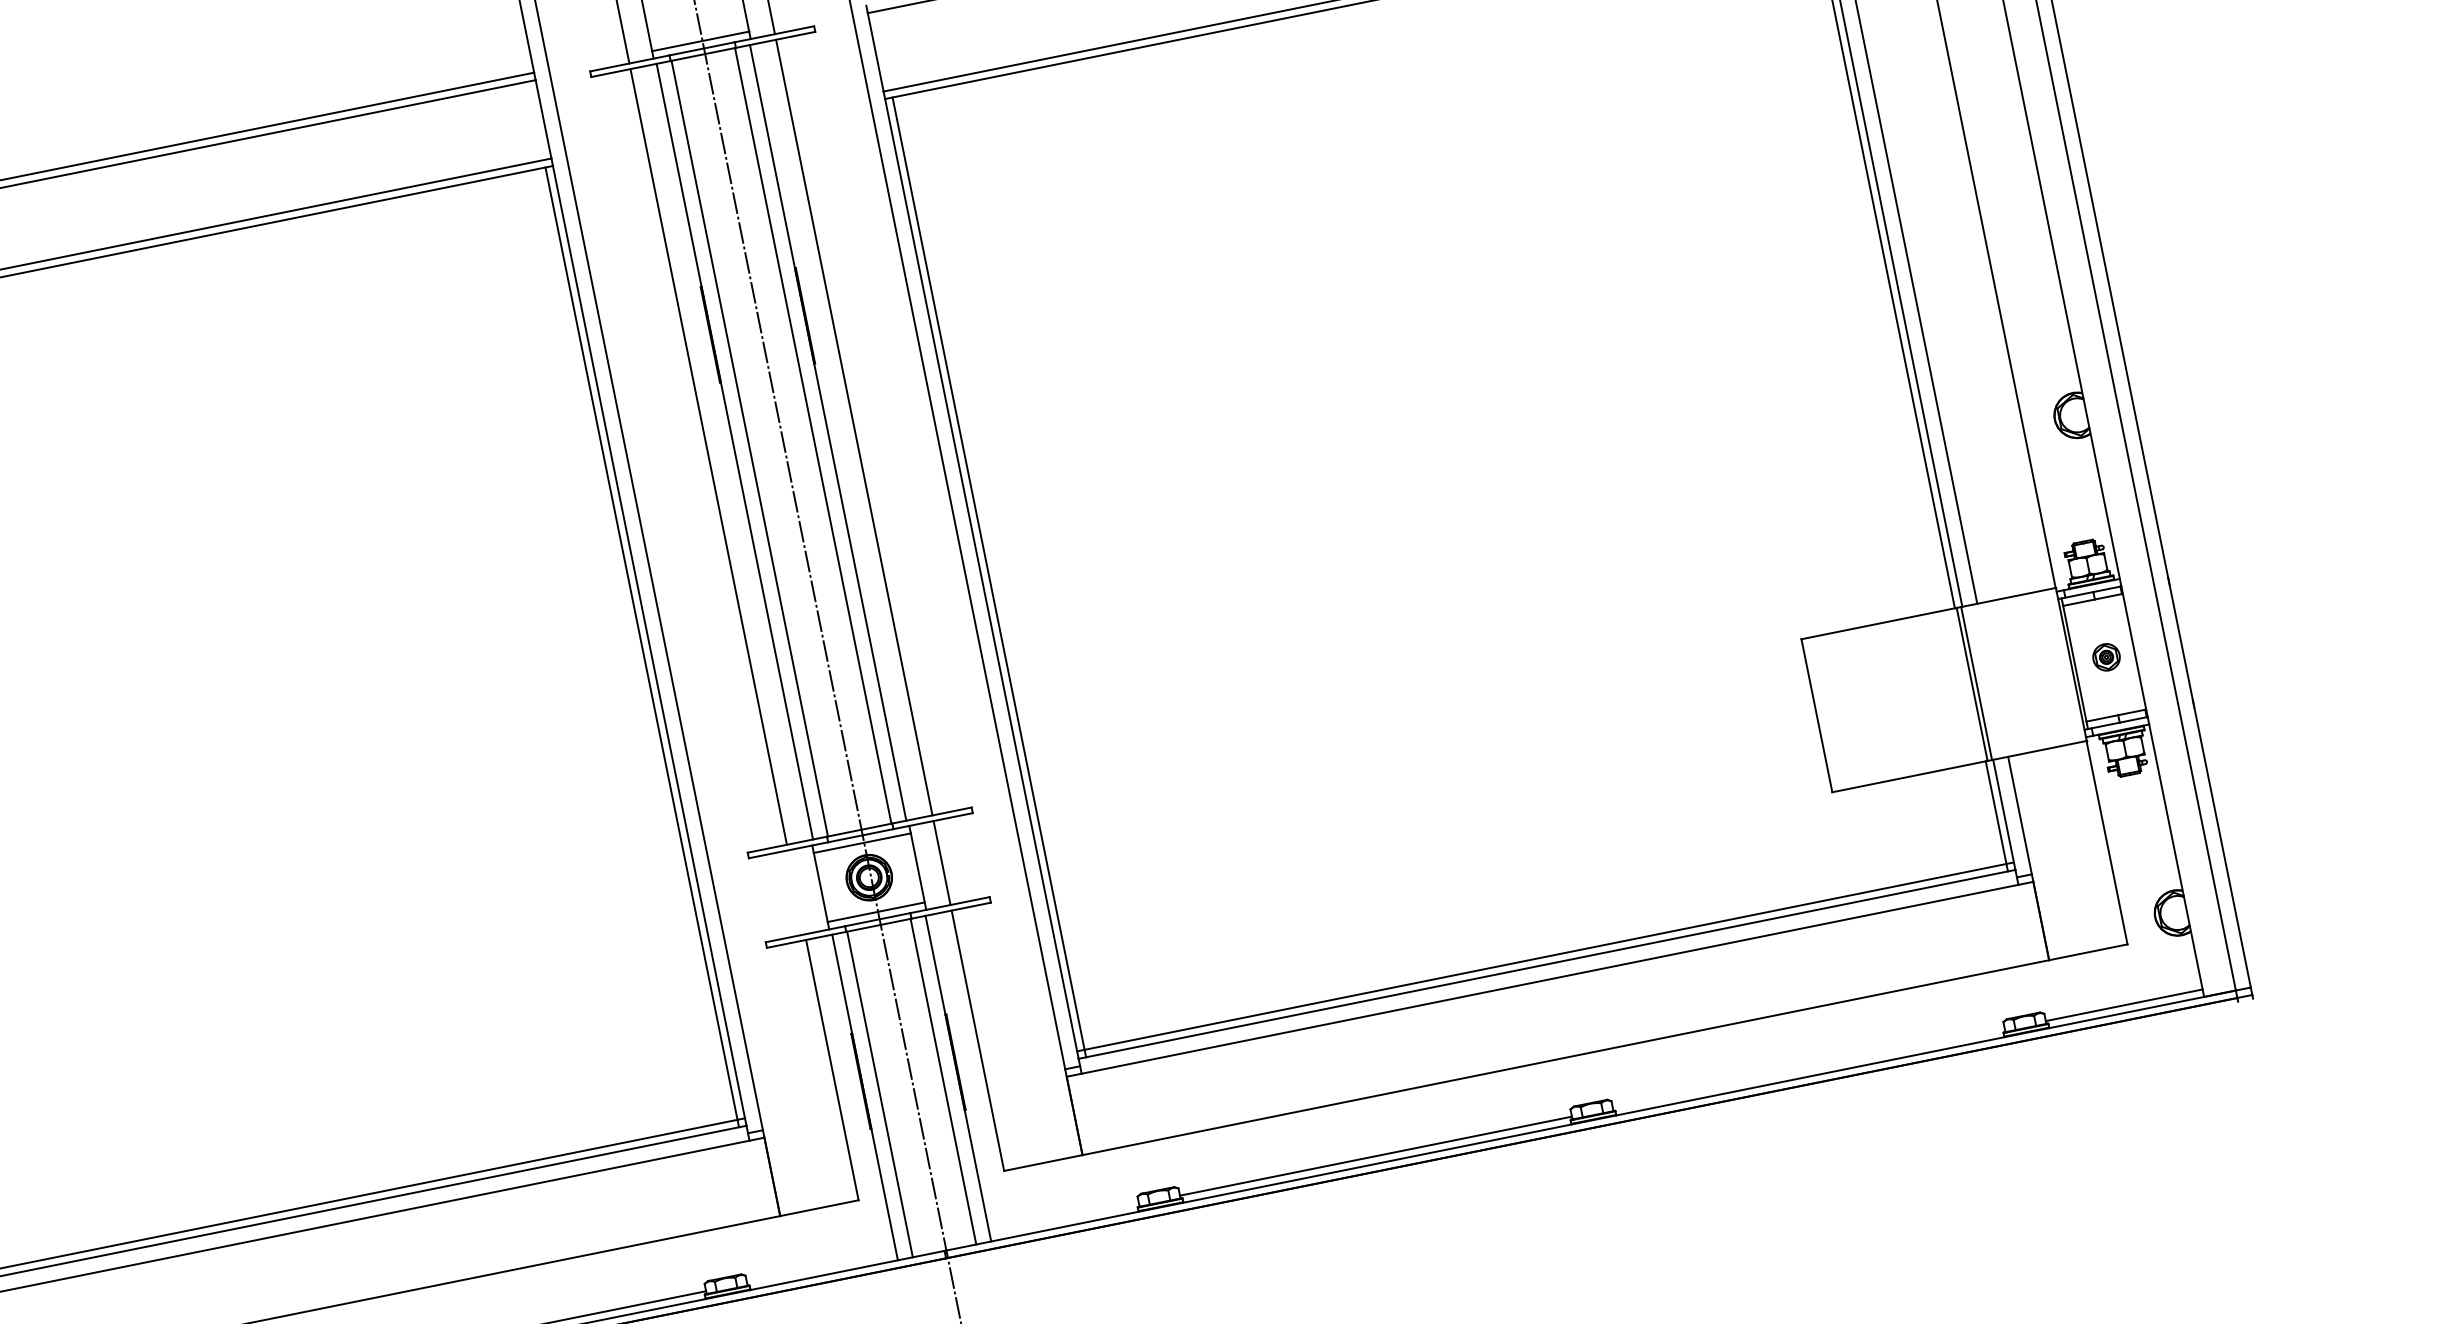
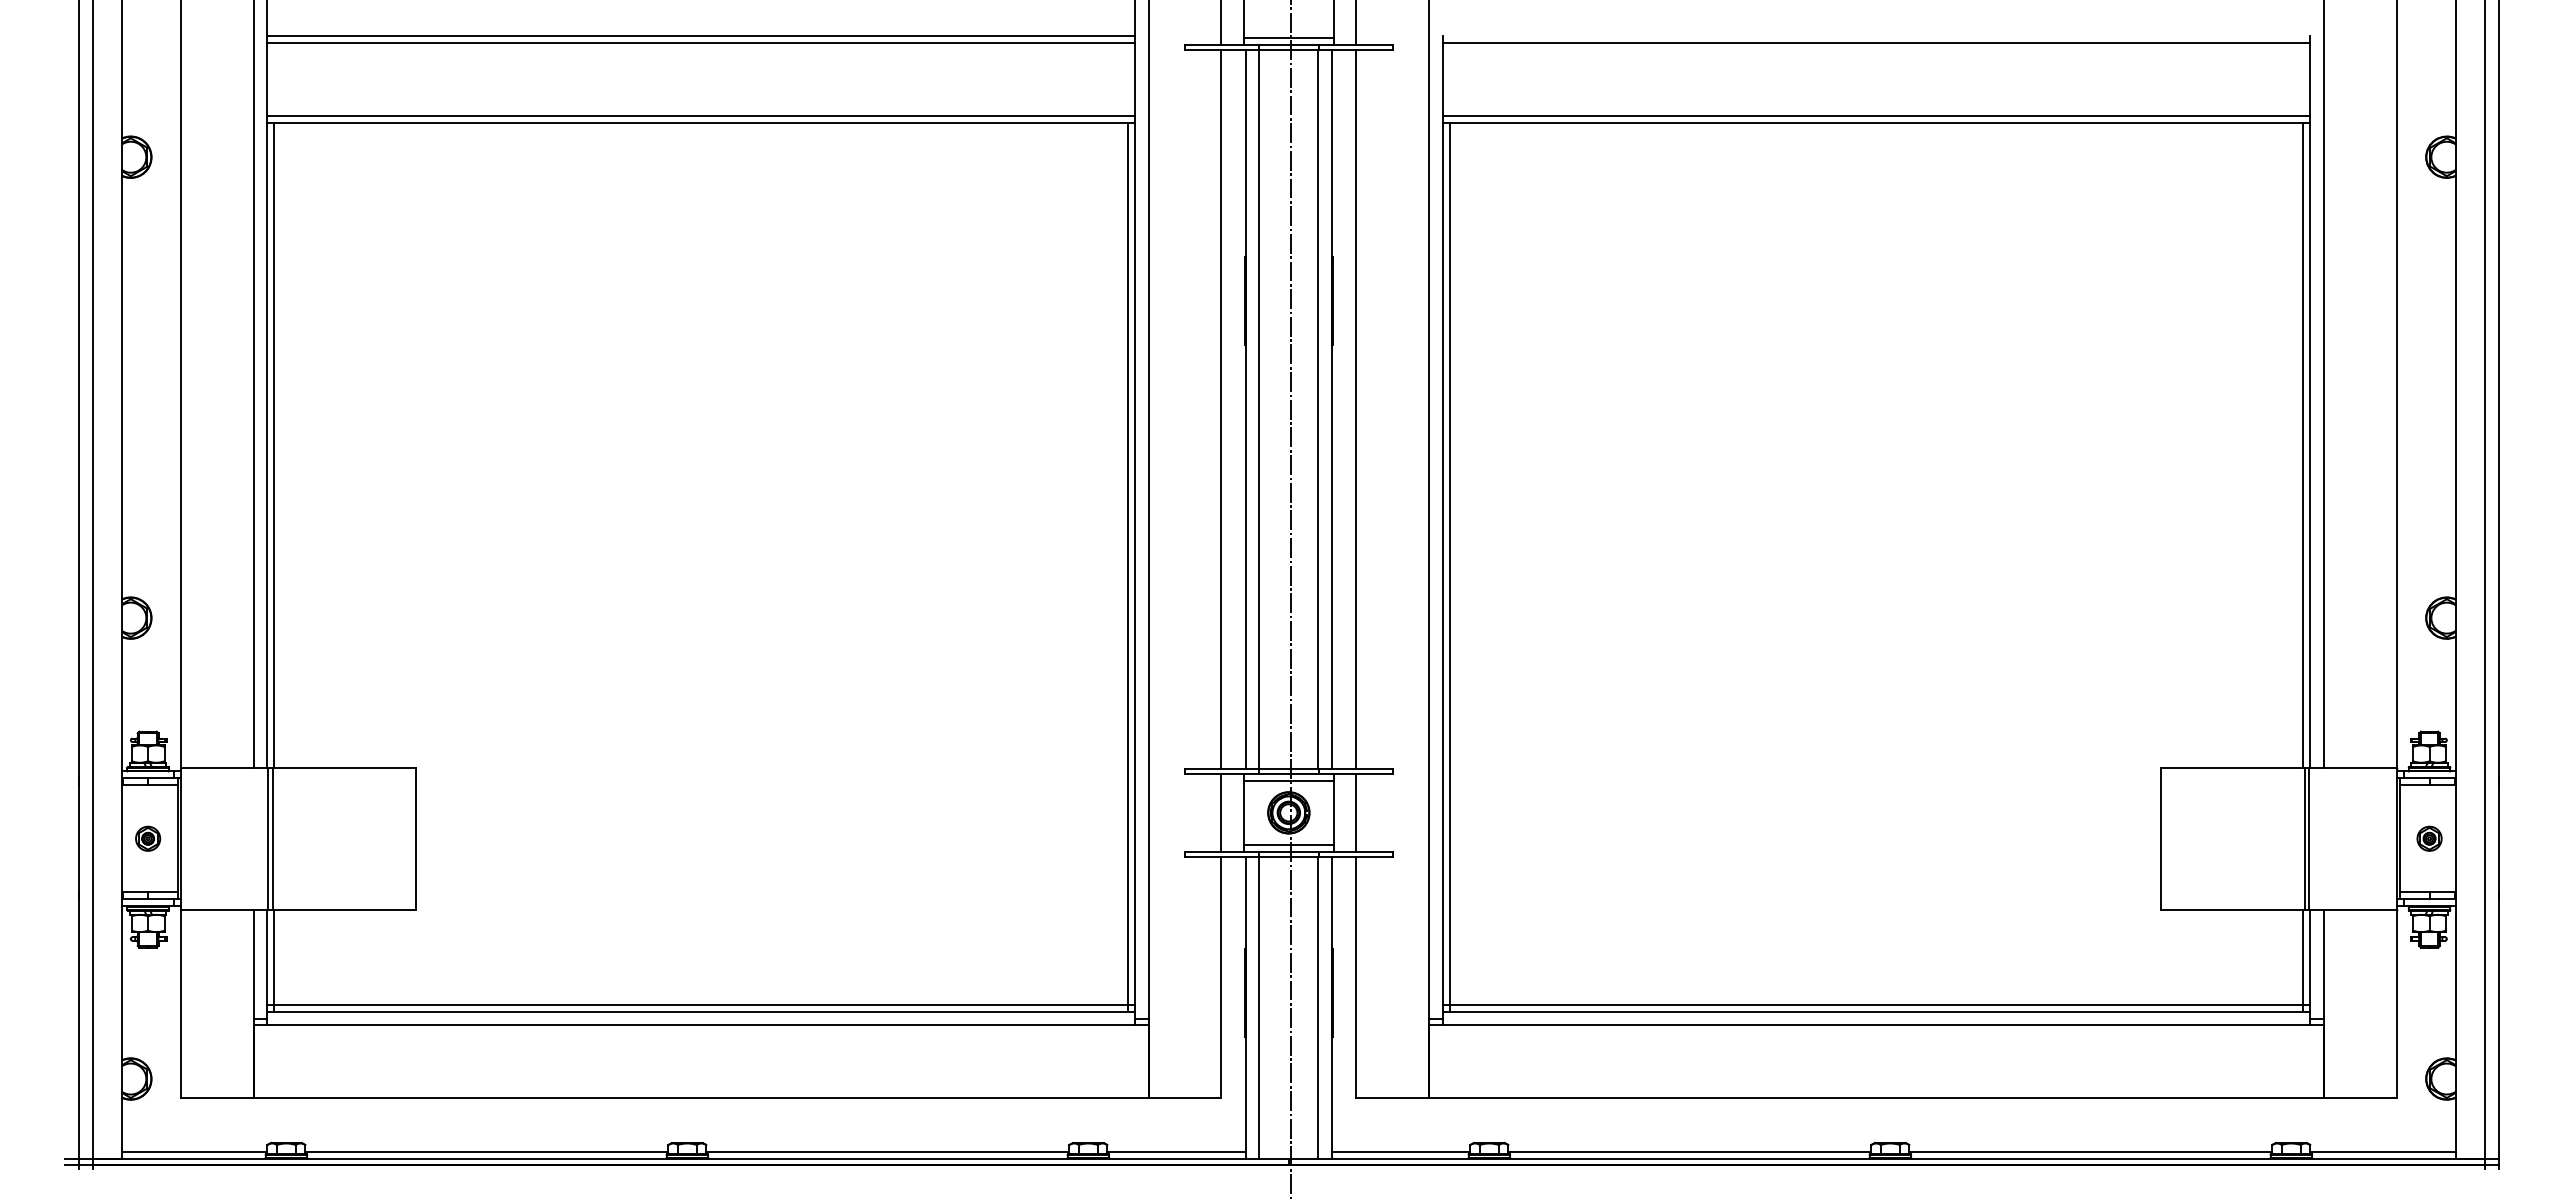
line: (796, 891) -> (1221, 812), added
line: (1808, 1068) -> (2090, 1151), added
line: (1064, 1218) -> (1401, 1151), added
line: (821, 1267) -> (1176, 1151), added

